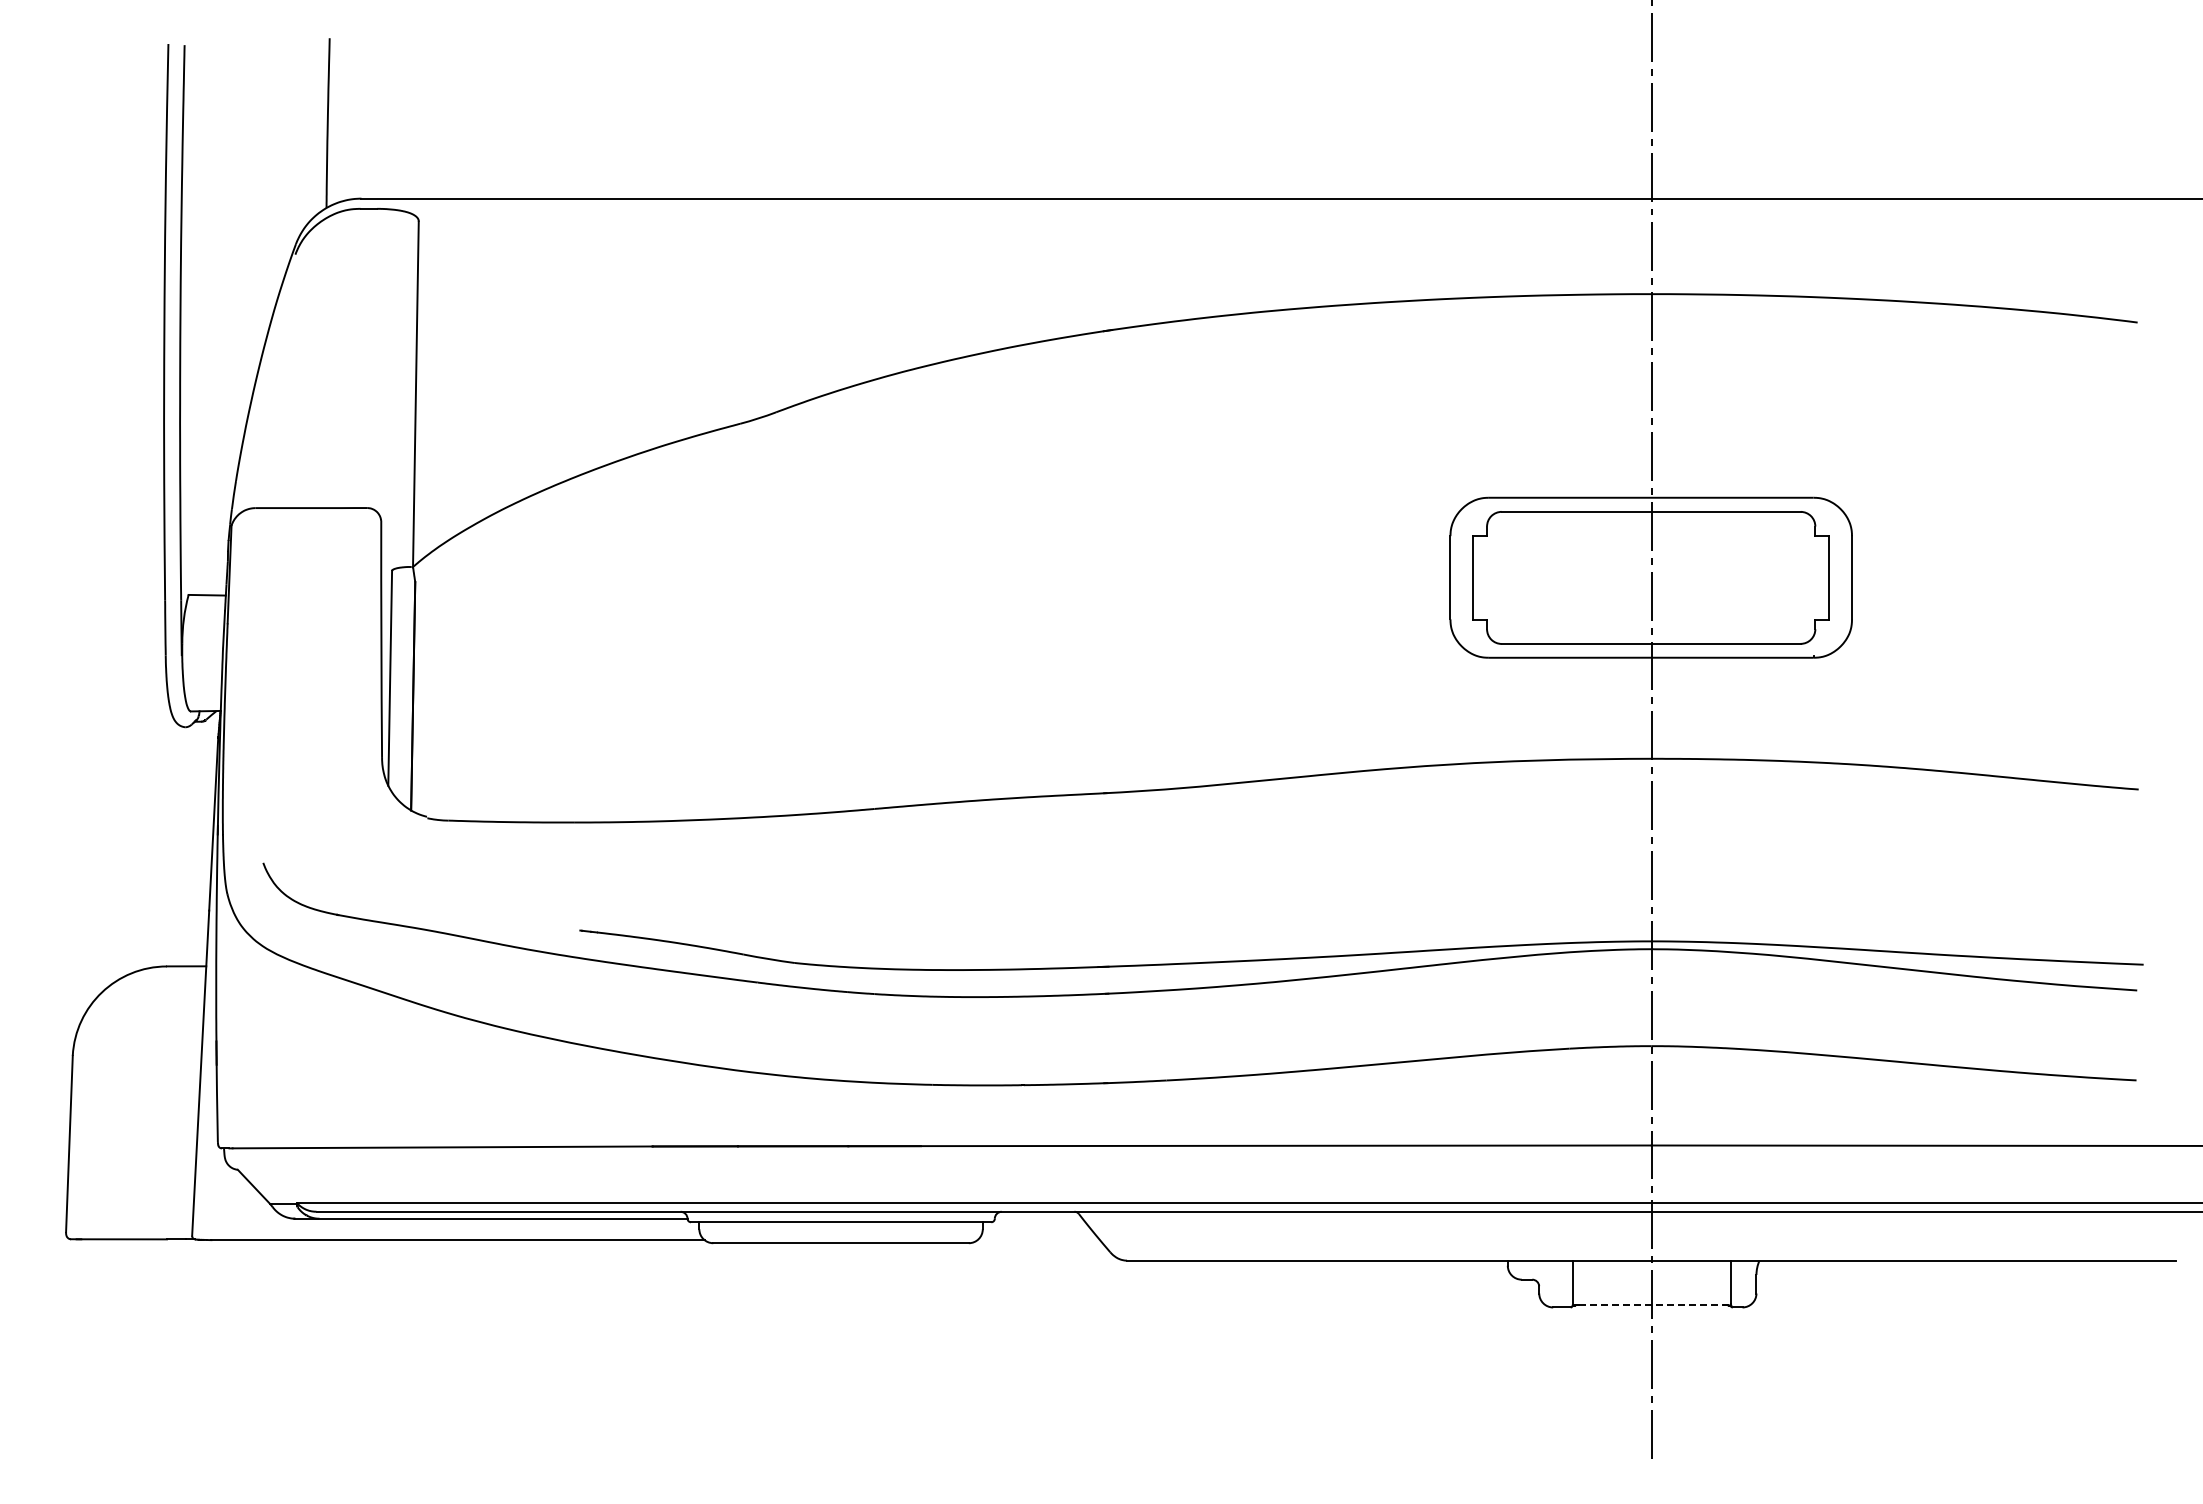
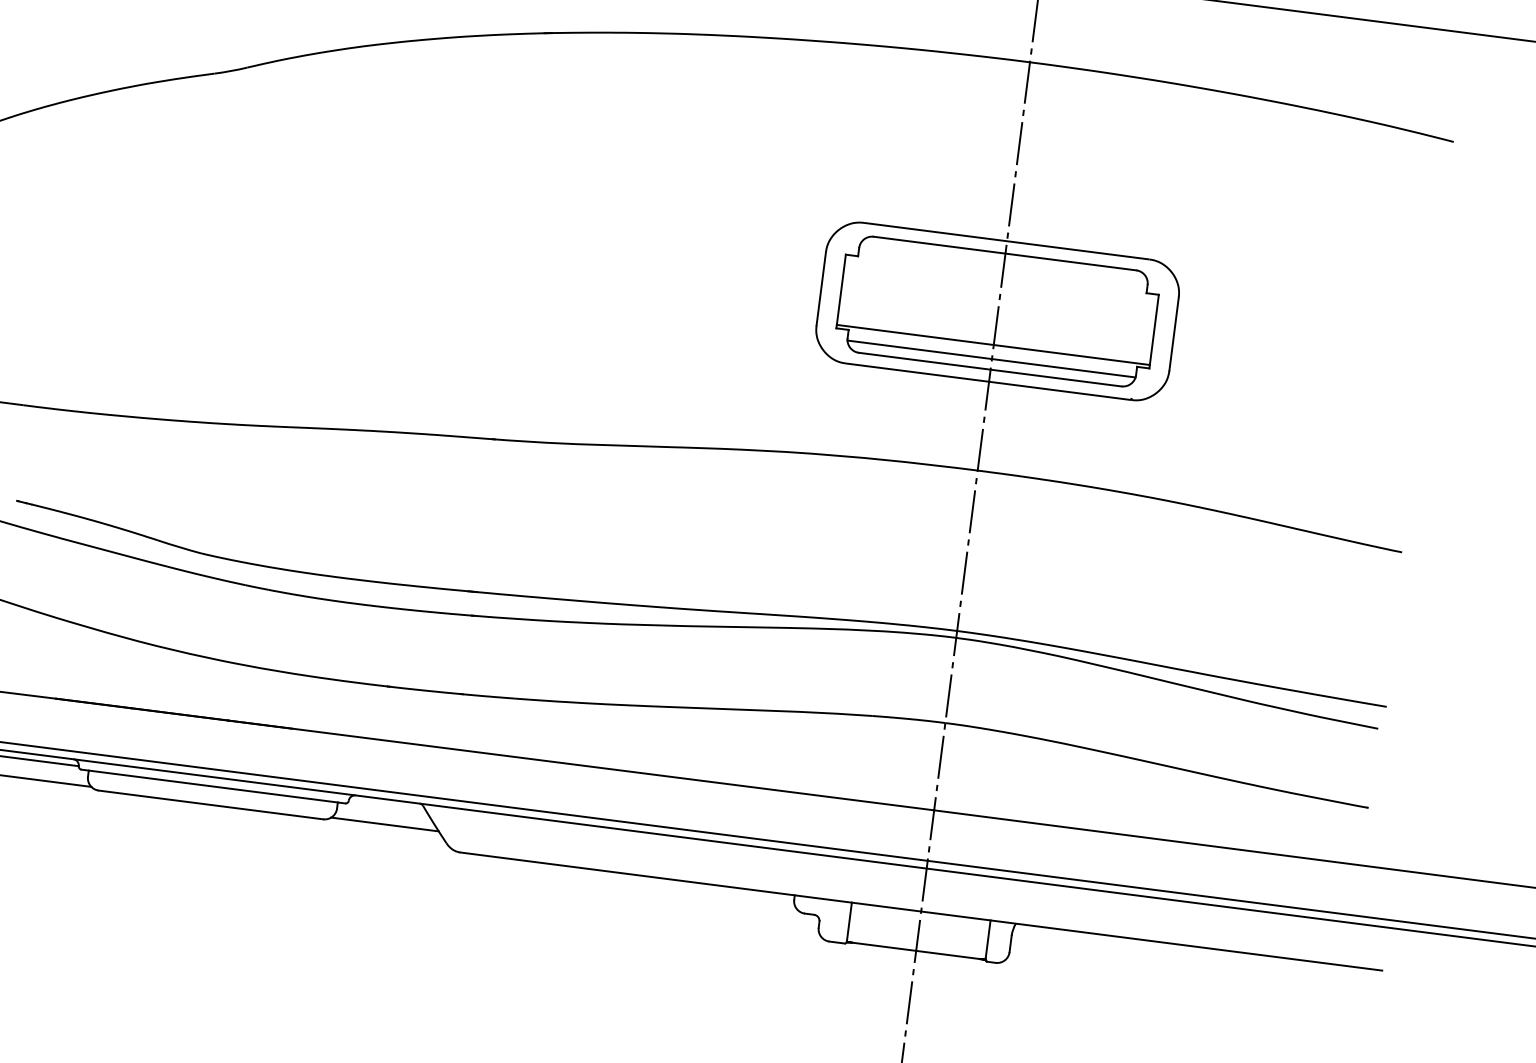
line: (1651, 615) -> (993, 344), added
line: (1651, 631) -> (991, 358), added
line: (1038, 1240) -> (384, 824), added
line: (1651, 1305) -> (916, 950), dashed -> solid

